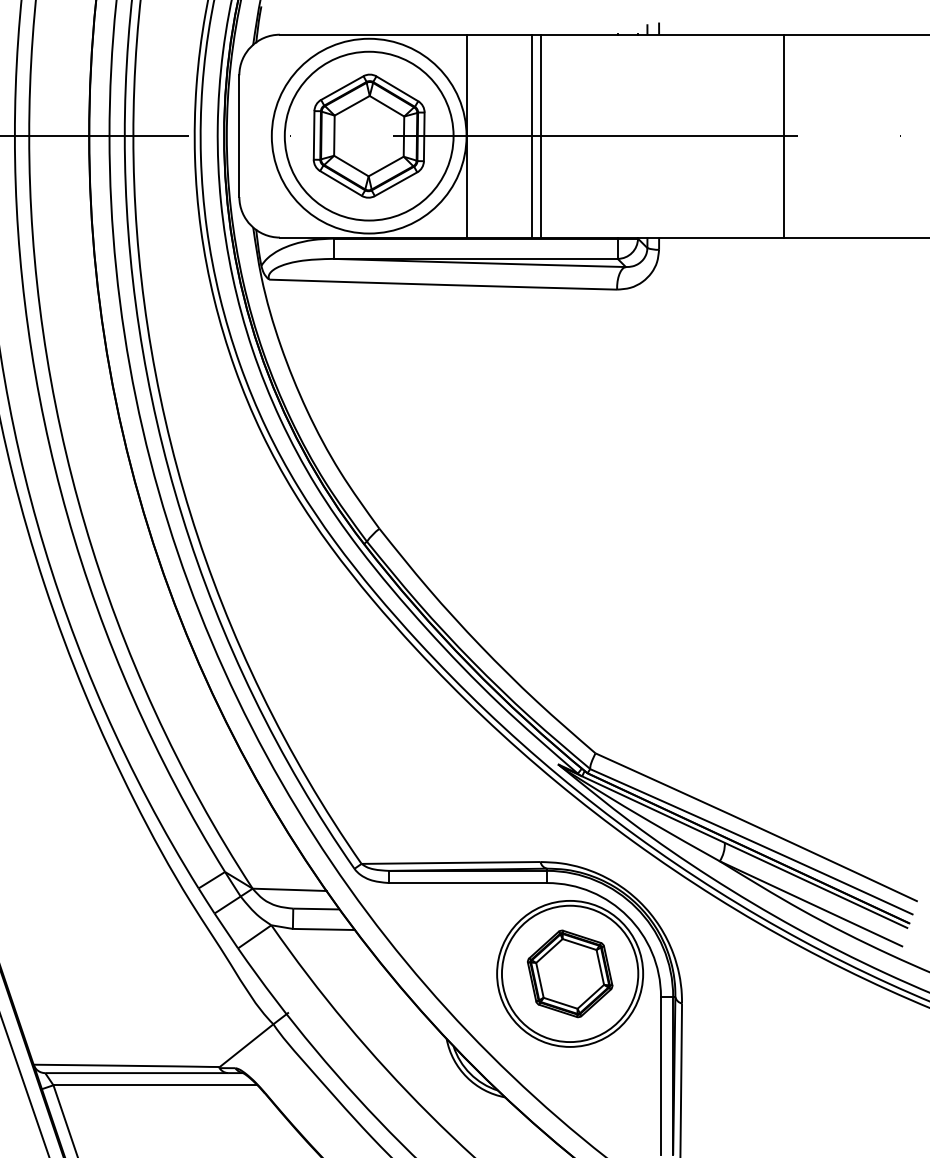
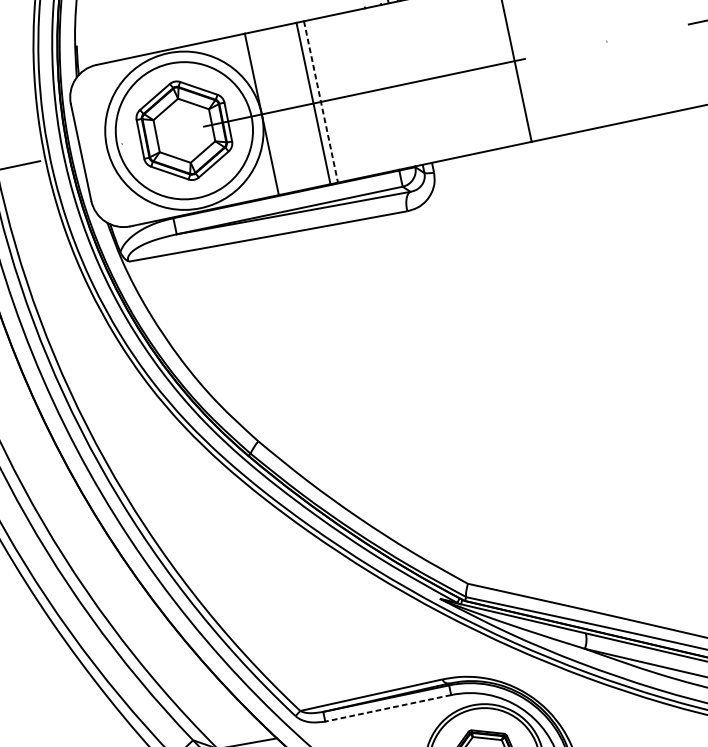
line: (540, 136) -> (320, 102), solid -> dashed
line: (467, 883) -> (387, 708), solid -> dashed

